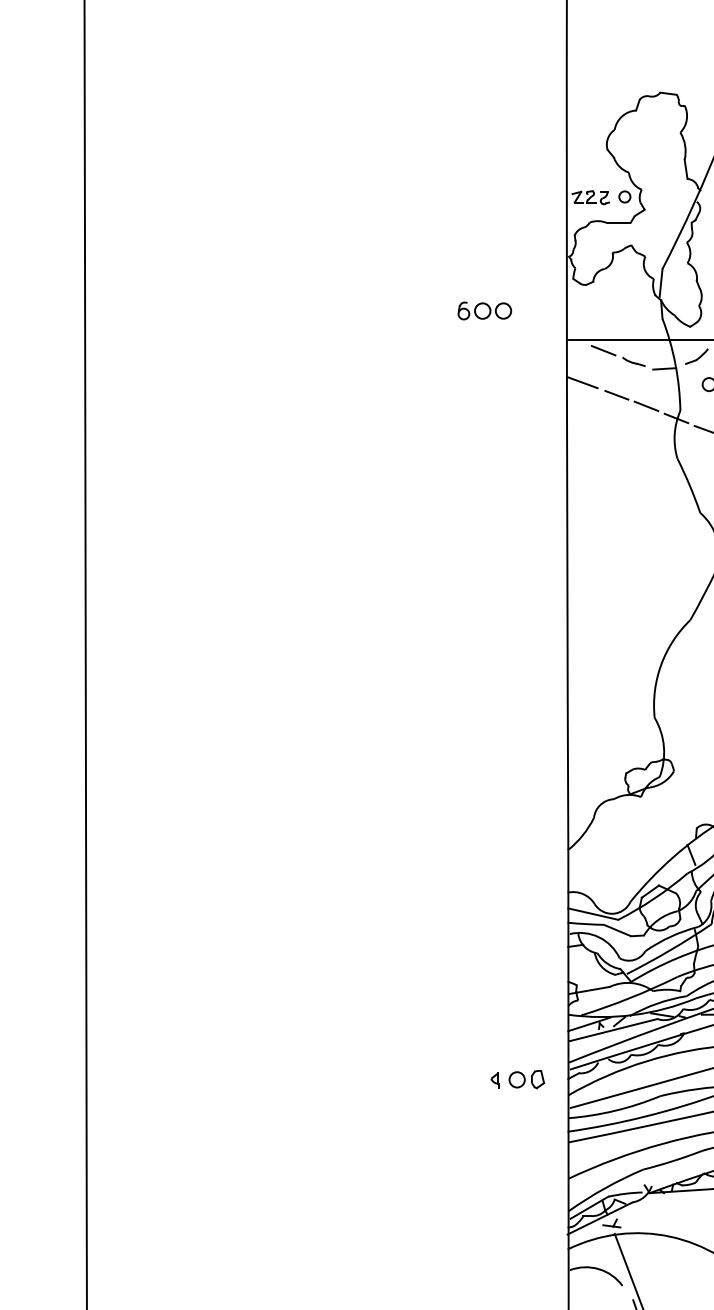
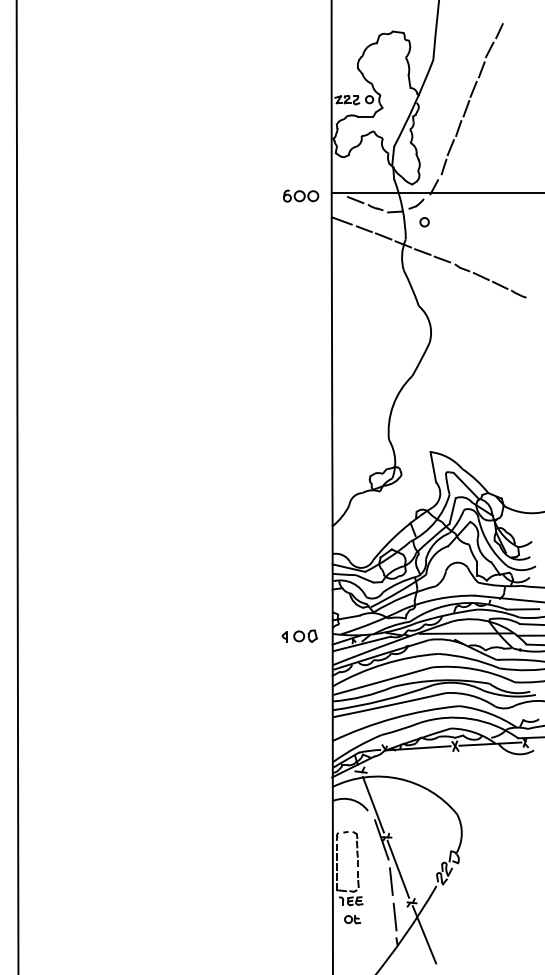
part: (485, 309) -> (301, 195), moved
part: (517, 1078) -> (299, 635), moved

